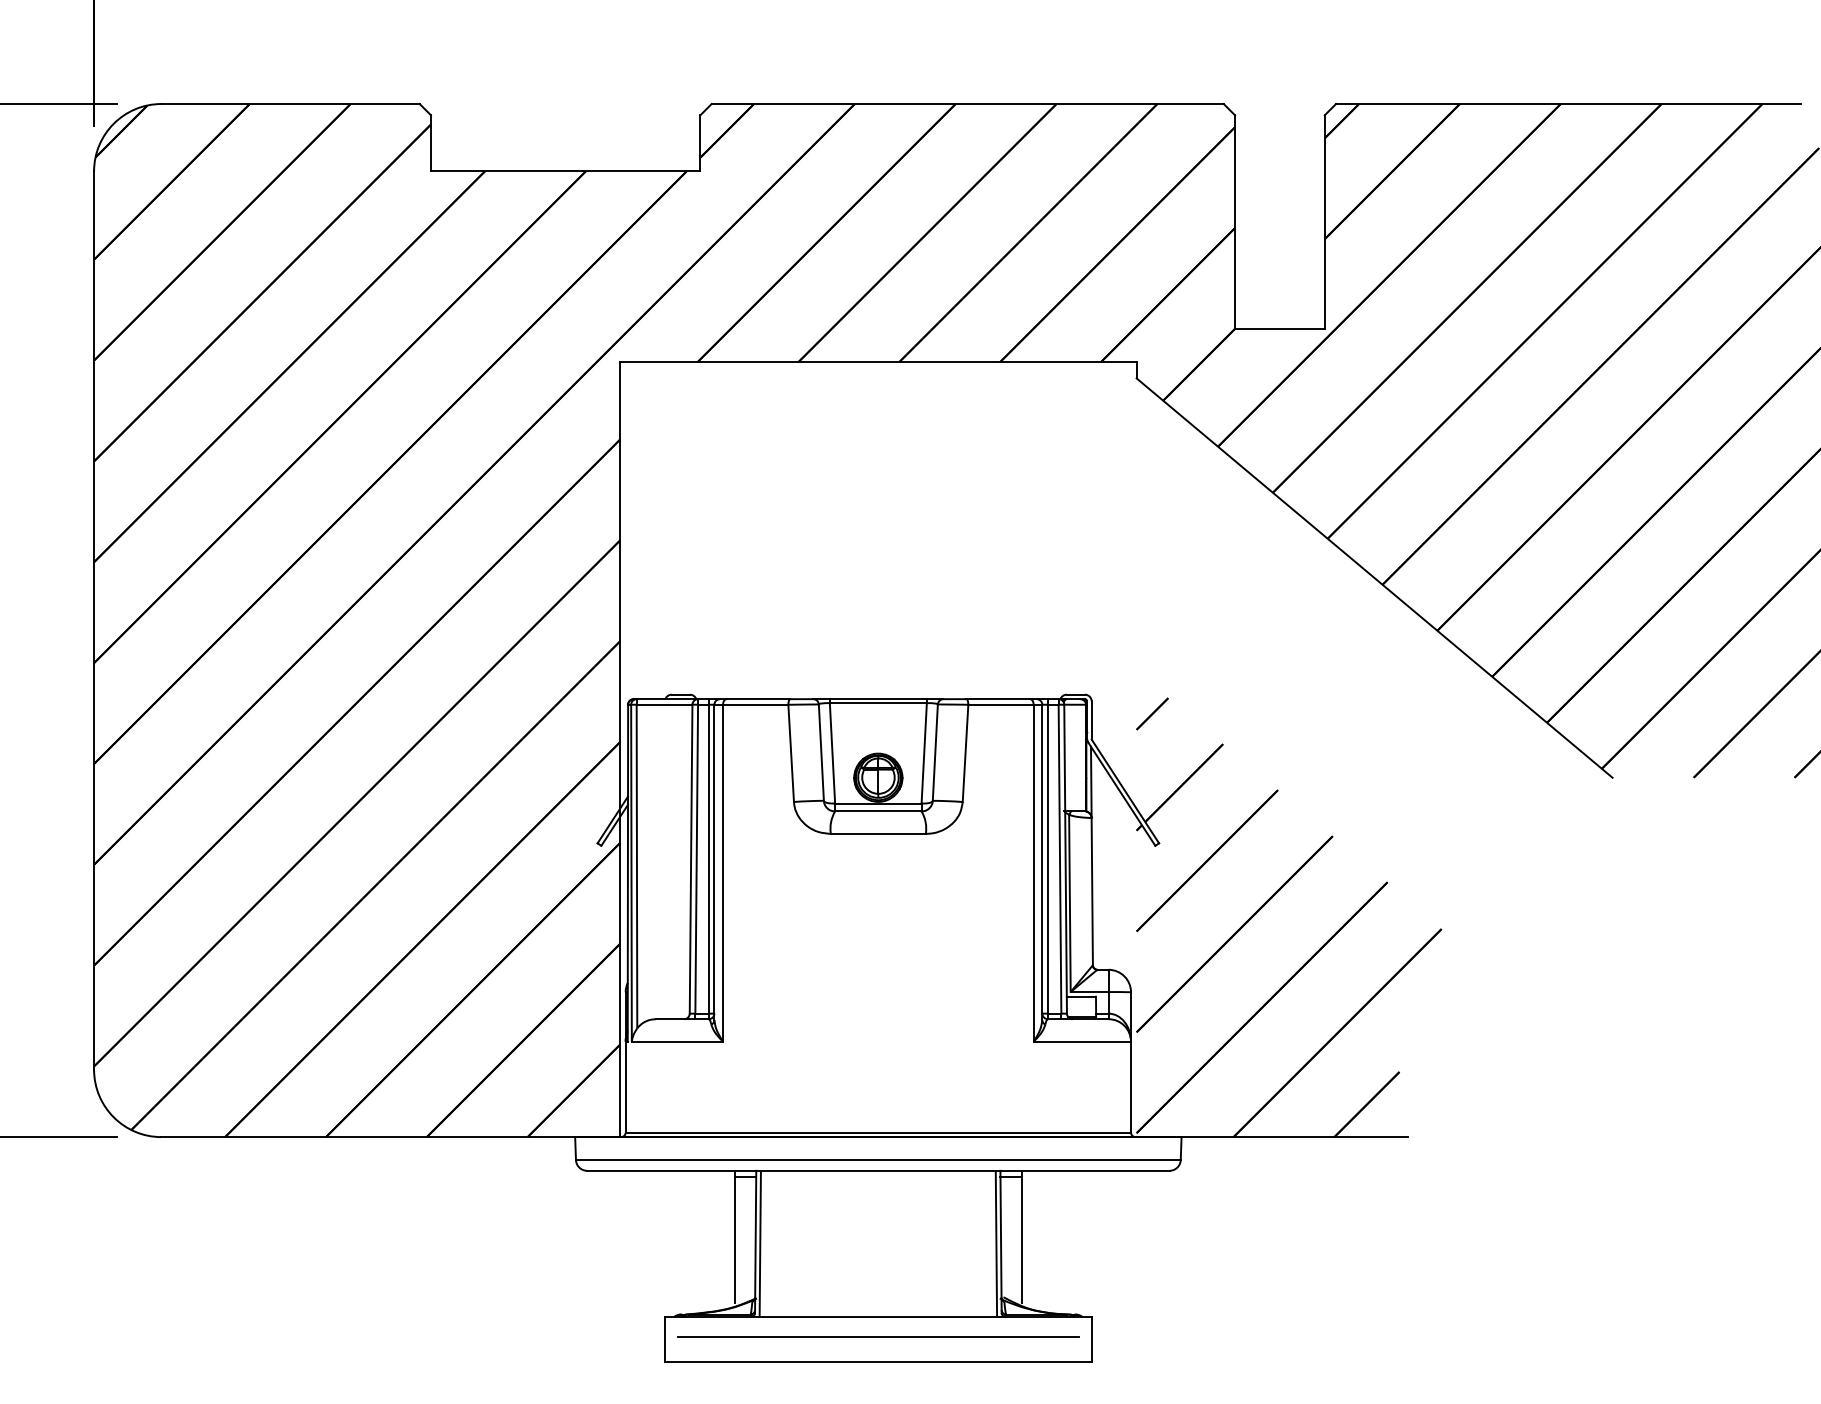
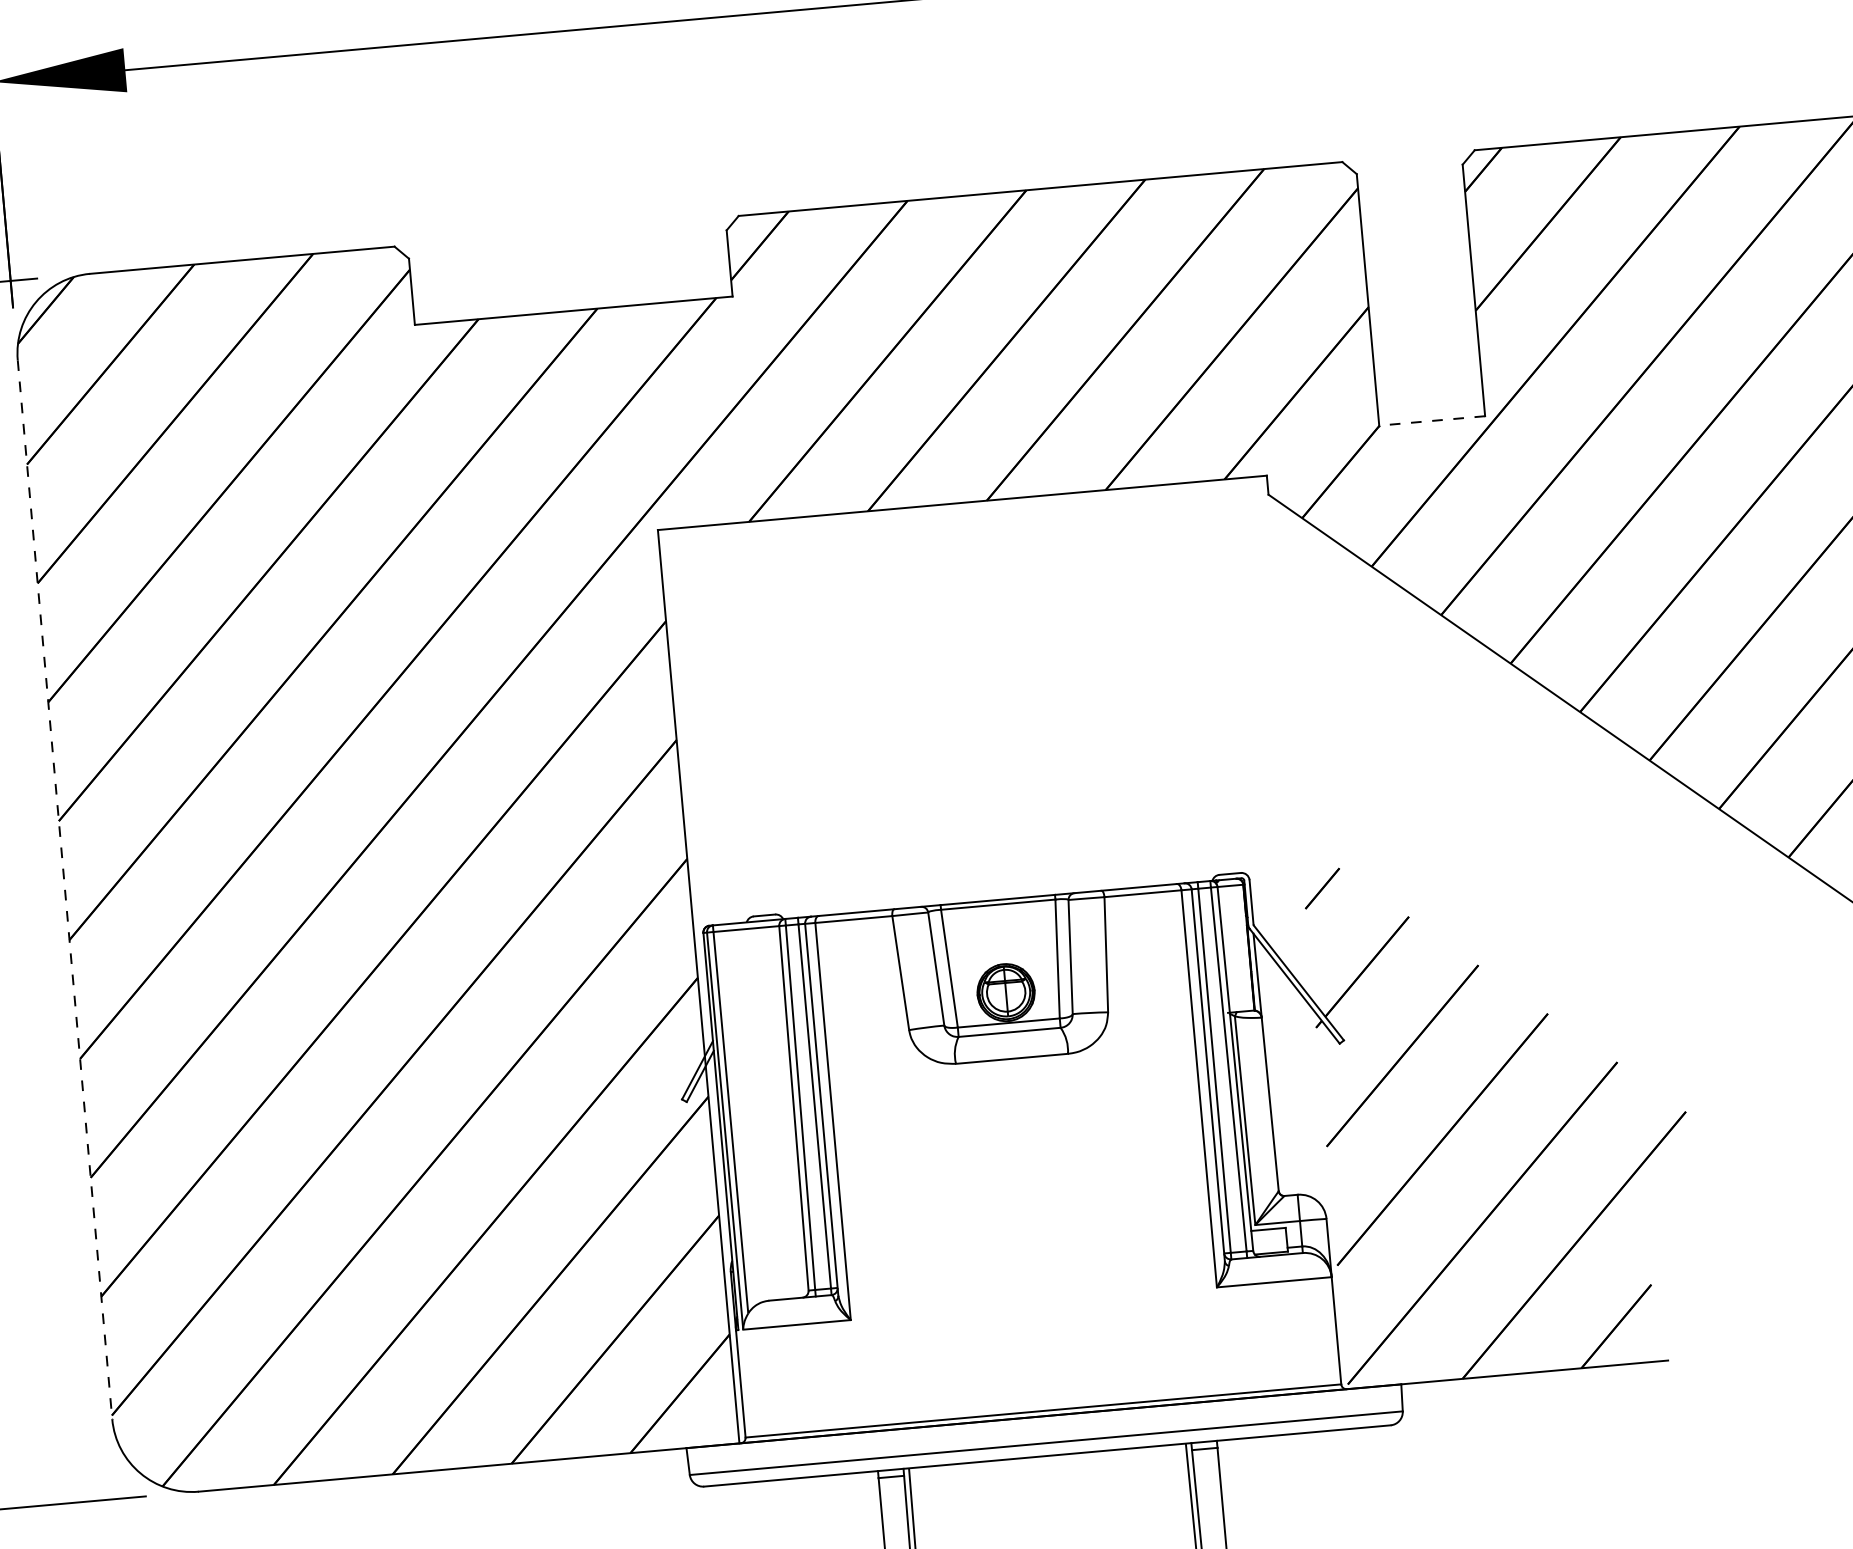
line: (1279, 328) -> (1431, 420), solid -> dashed
line: (94, 621) -> (65, 890), solid -> dashed

